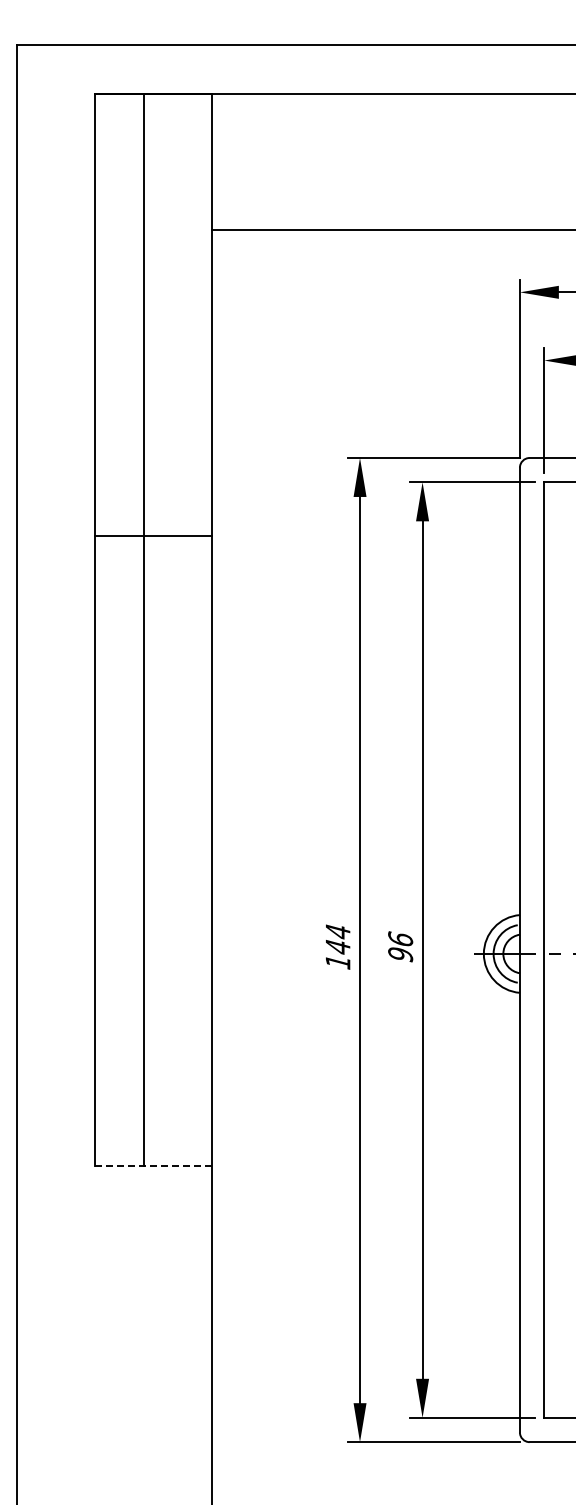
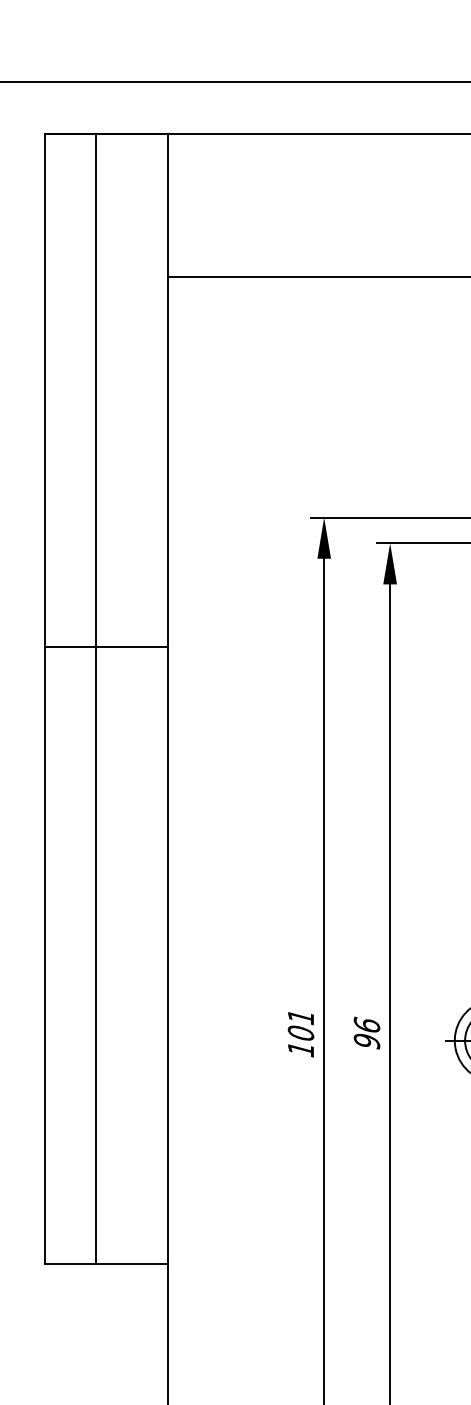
line: (153, 536) -> (106, 647), moved
text: (337, 939) -> (300, 1025), 144 -> 101
line: (154, 1165) -> (107, 1263), dashed -> solid

